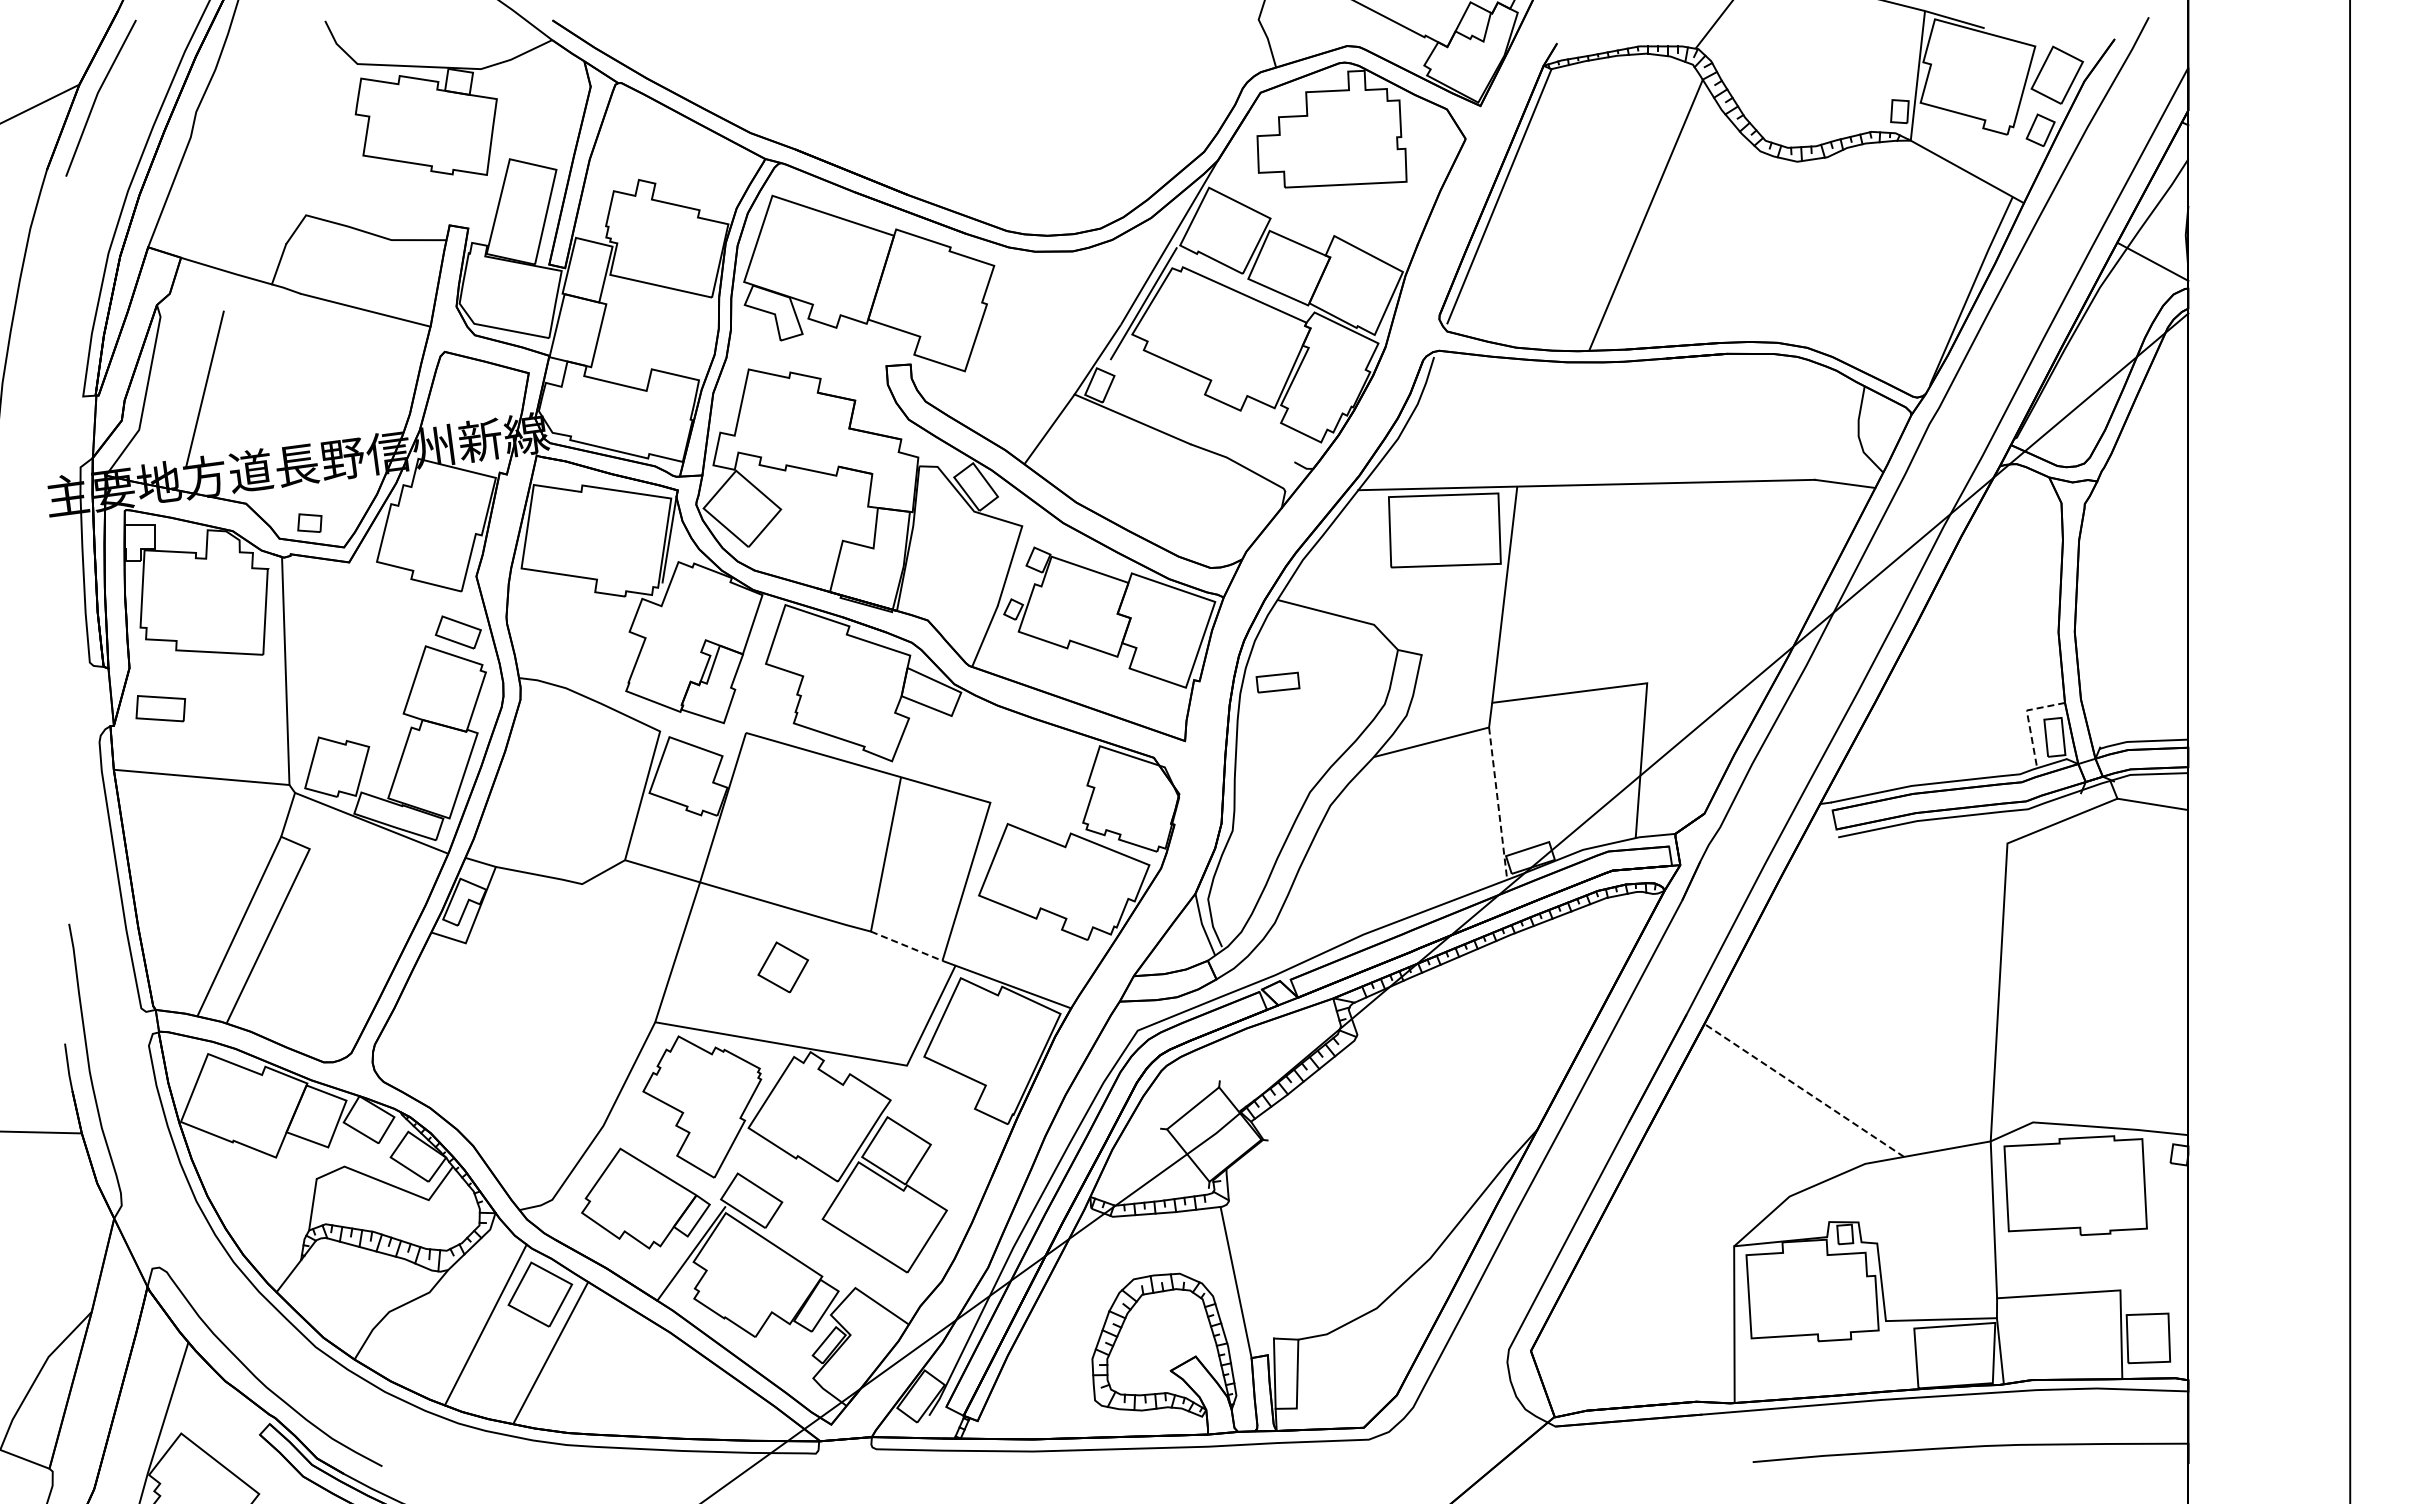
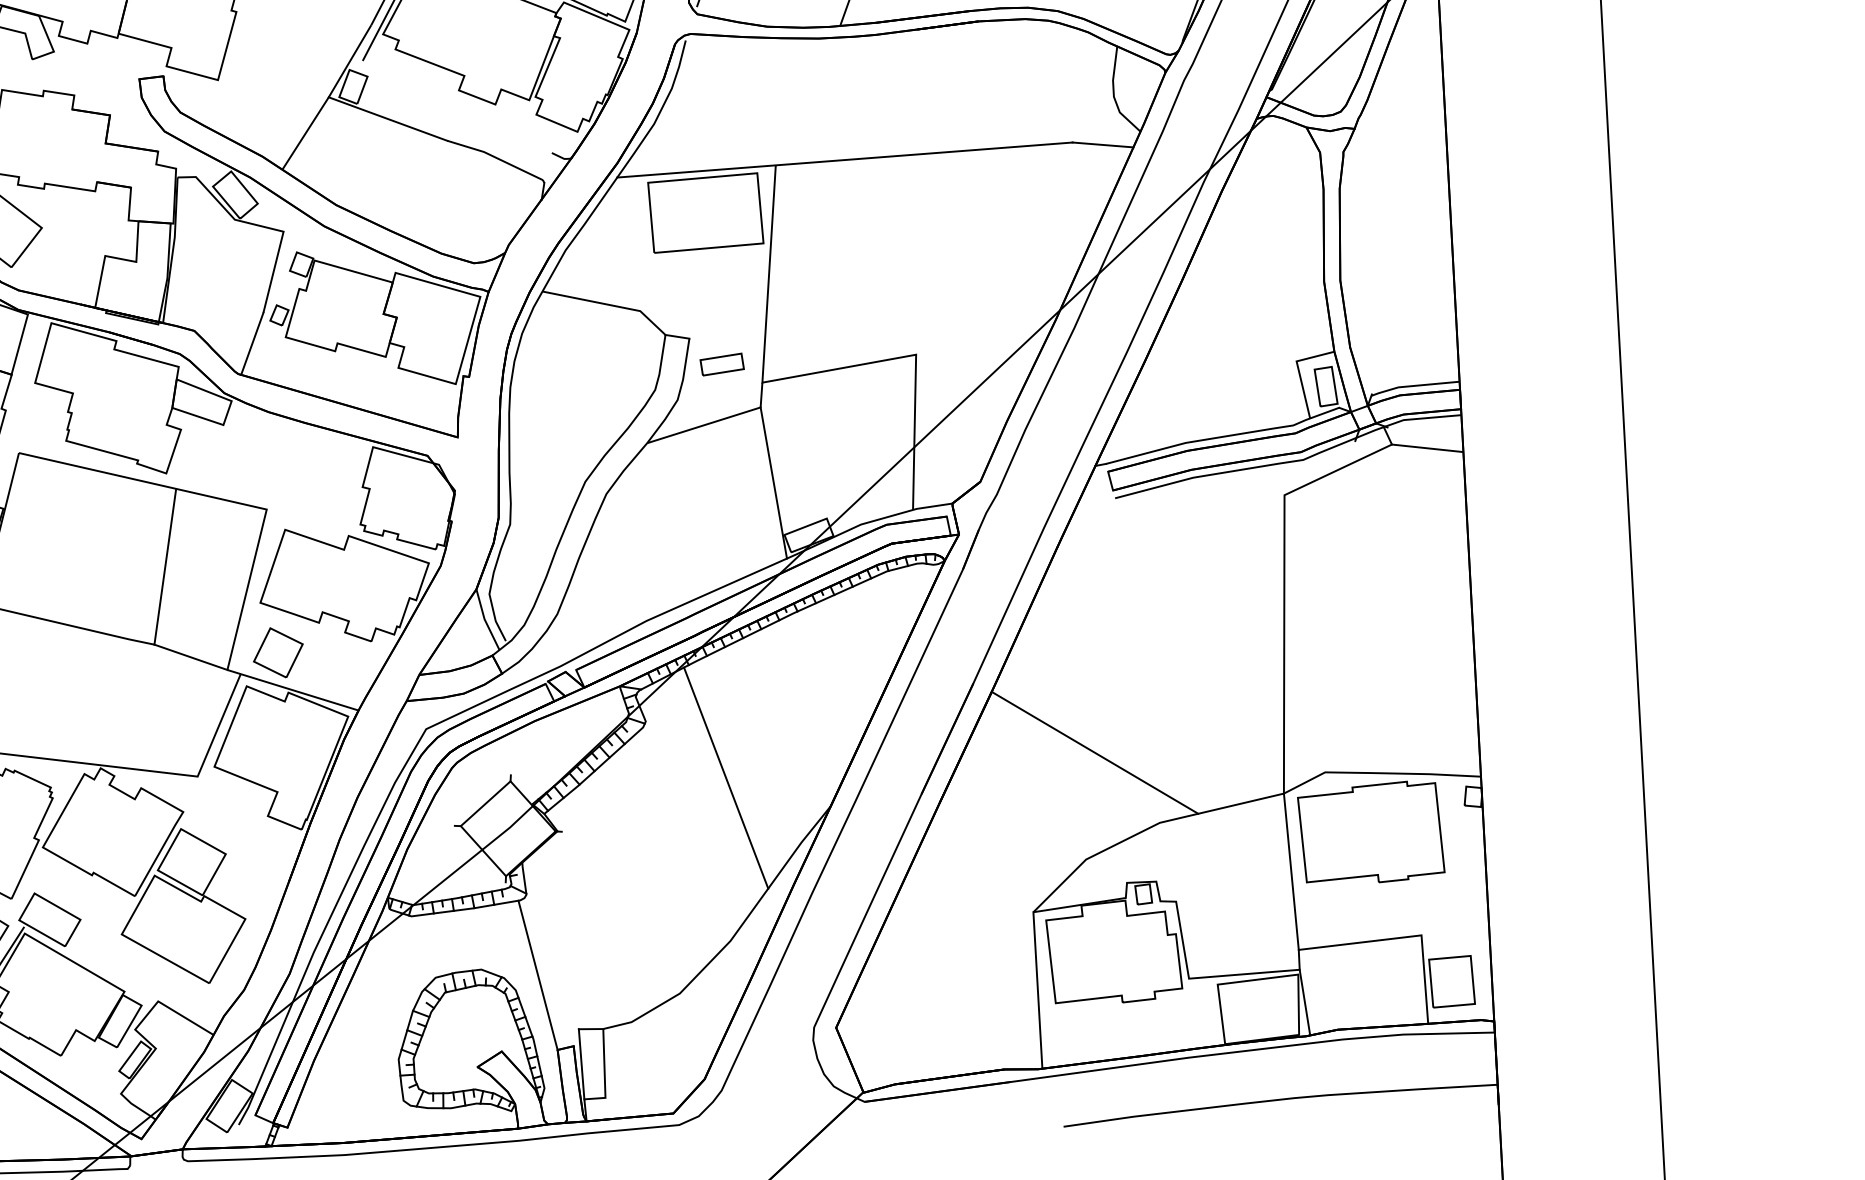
part: (1277, 682) -> (721, 364), moved
line: (2028, 719) -> (1298, 370), dashed -> solid
line: (1498, 803) -> (774, 482), dashed -> solid
line: (906, 946) -> (190, 657), dashed -> solid
part: (782, 967) -> (277, 652), moved
line: (1804, 1090) -> (1095, 752), dashed -> solid
line: (1434, 1095) -> (726, 777), added

